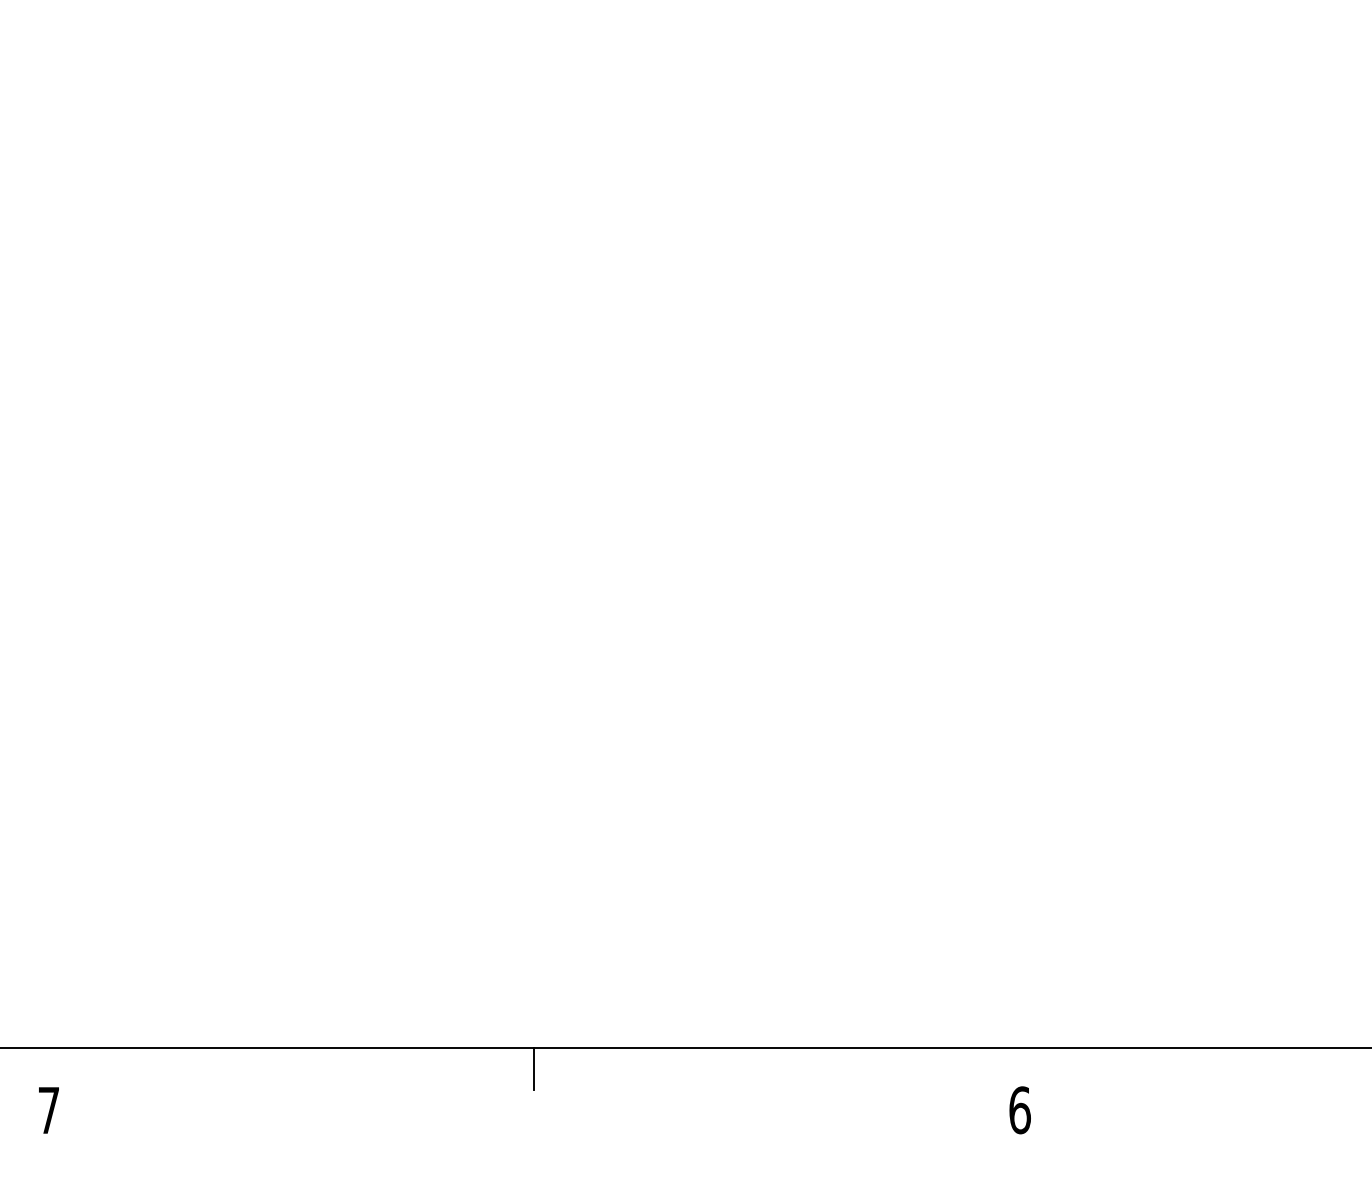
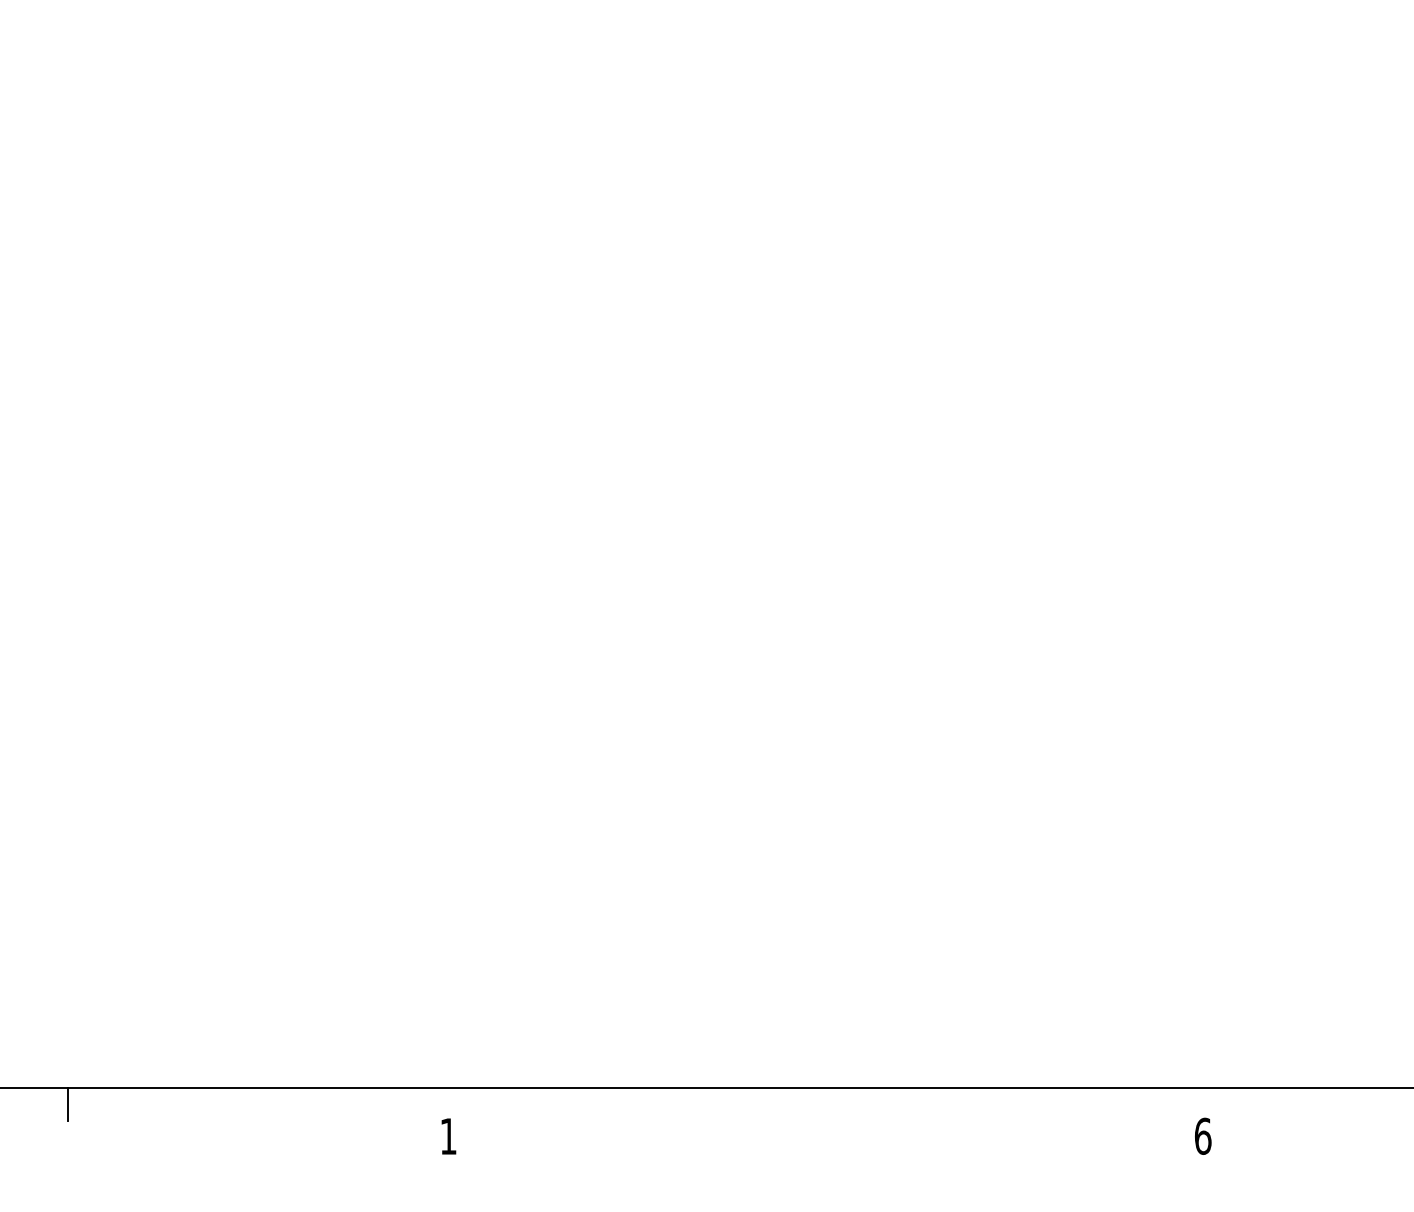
line: (534, 1069) -> (825, 1104), removed
text: (48, 1110) -> (448, 1136), 7 -> 1

